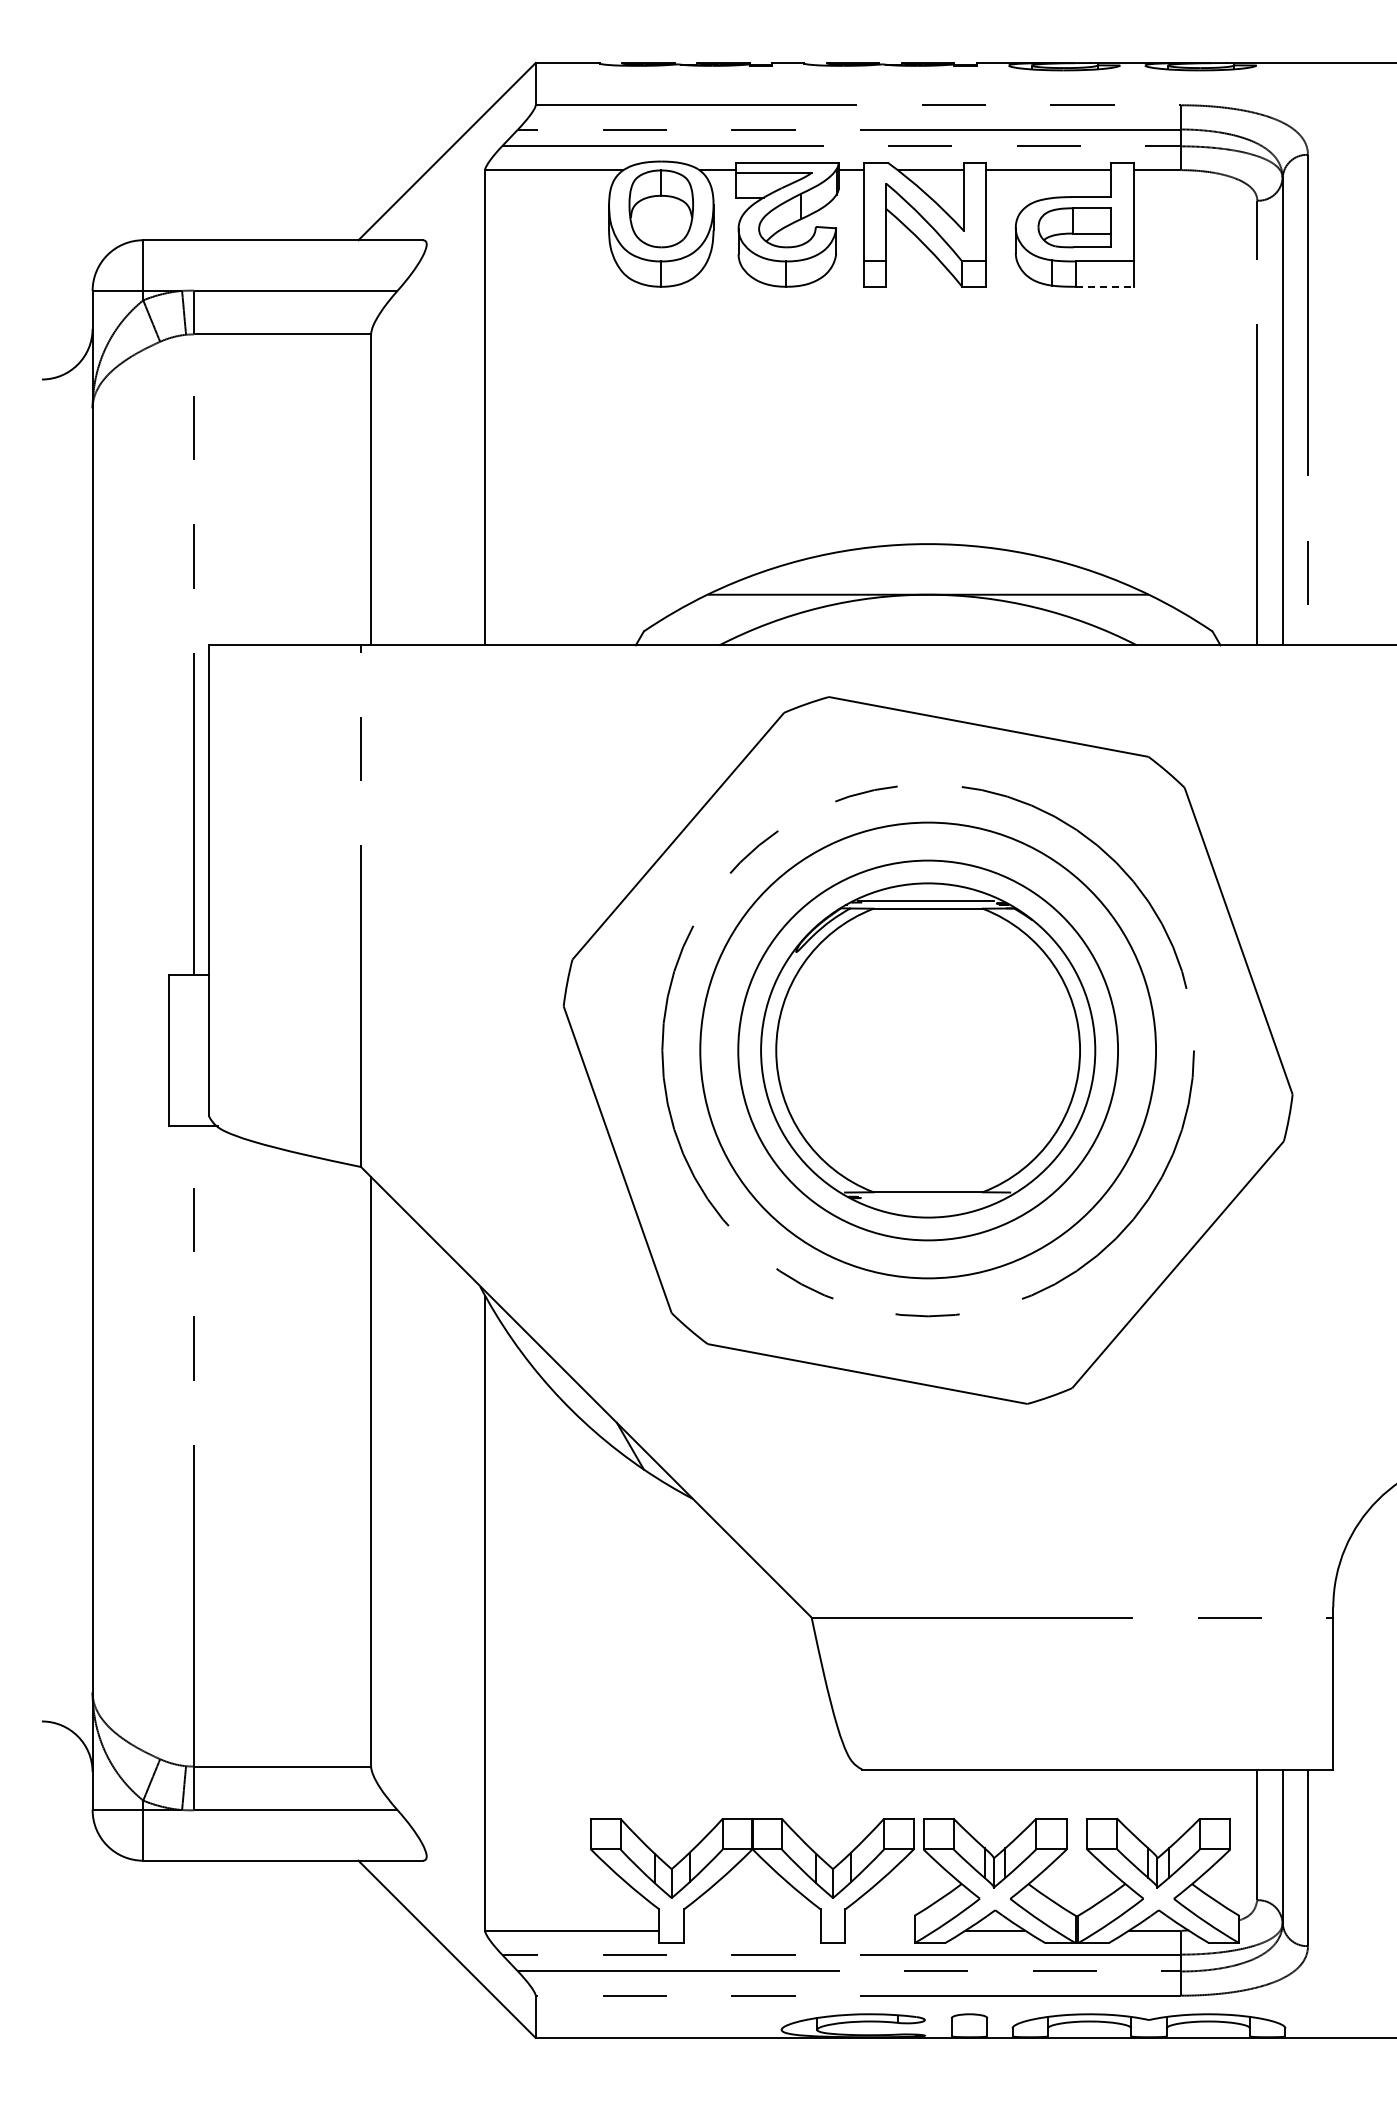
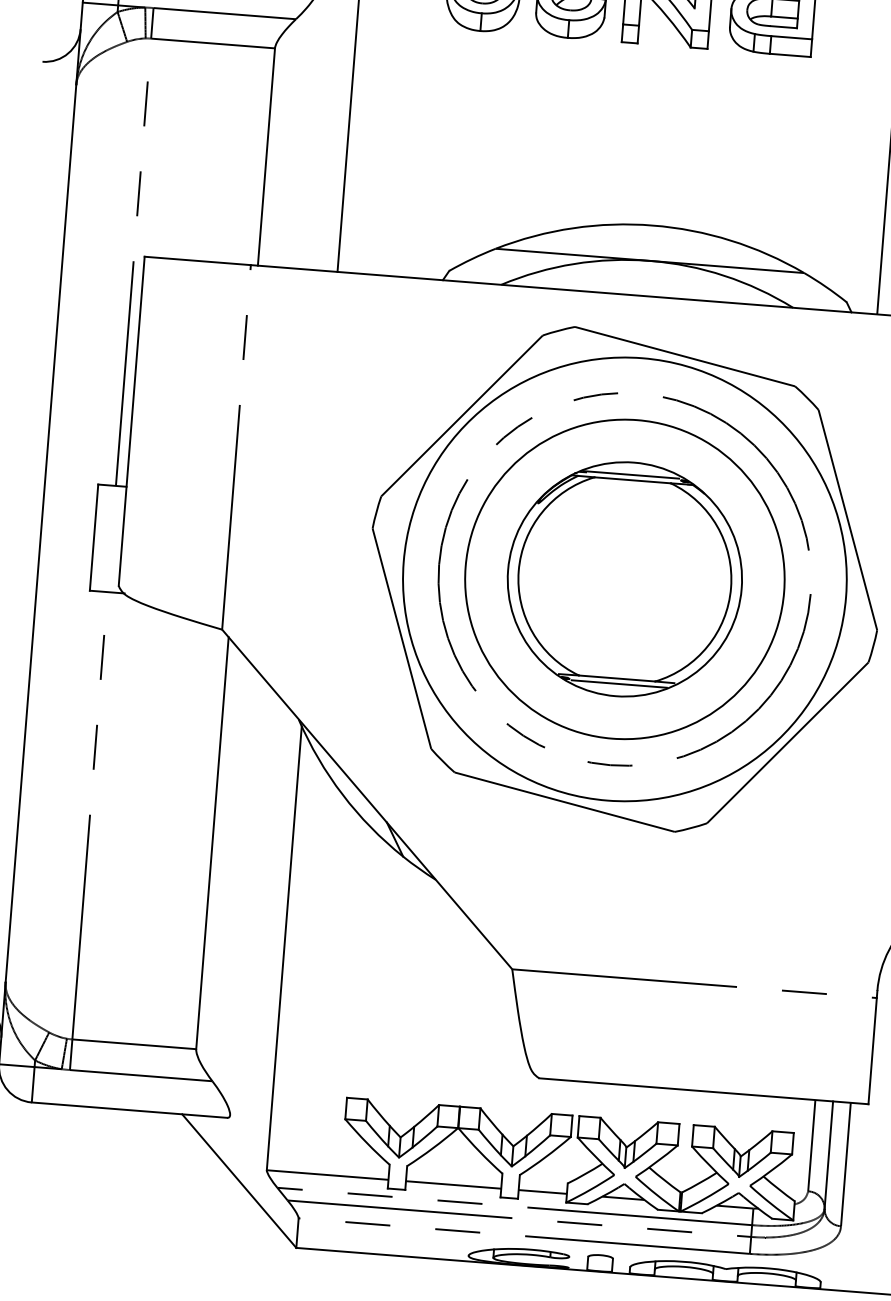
line: (1105, 286) -> (790, 55), dashed -> solid
circle: (927, 1050) -> (624, 579), size x1.67
line: (931, 1199) -> (619, 683), added
line: (752, 1930) -> (453, 1184), added
line: (879, 1930) -> (542, 1191), added

